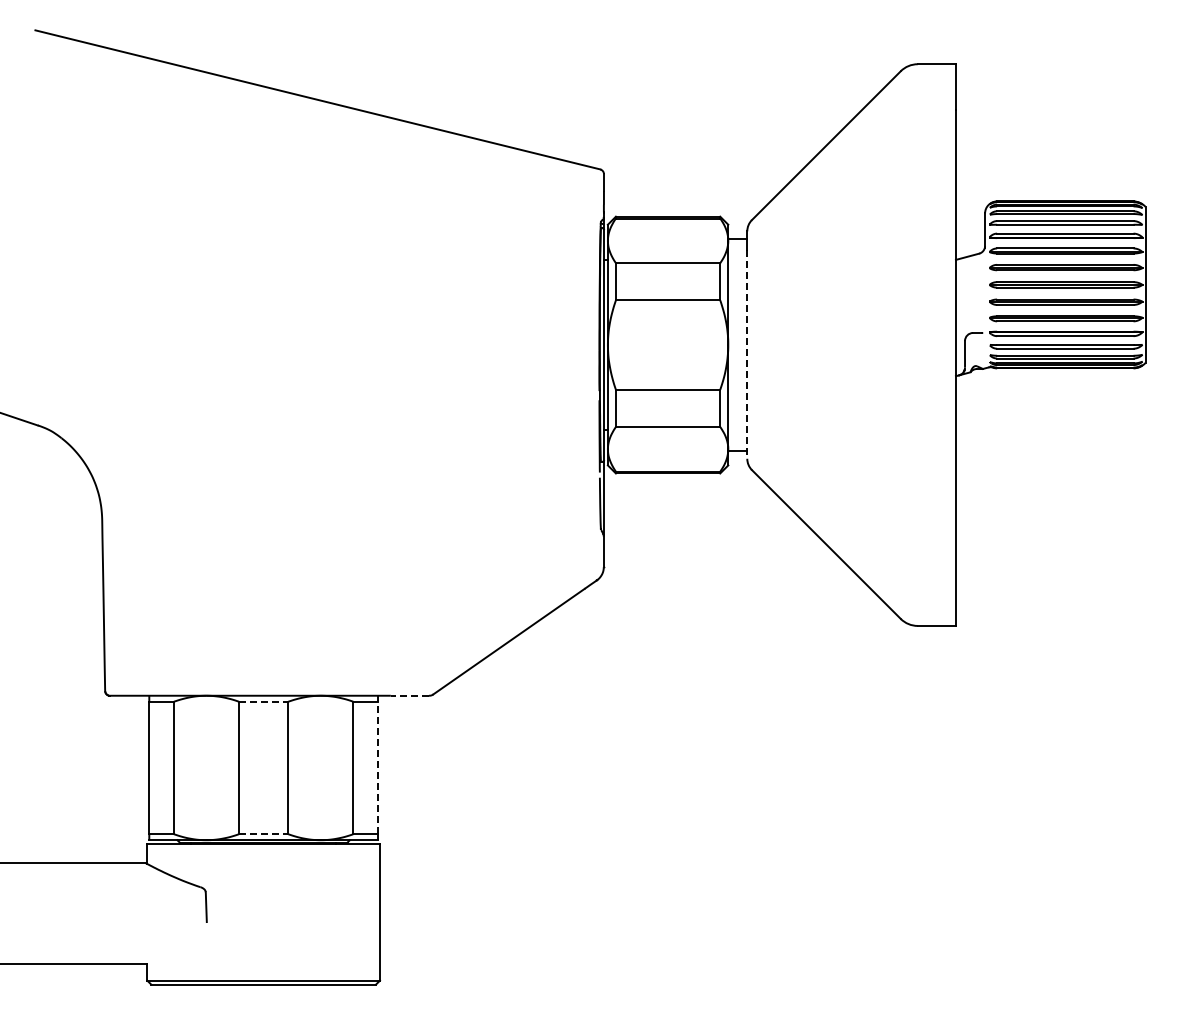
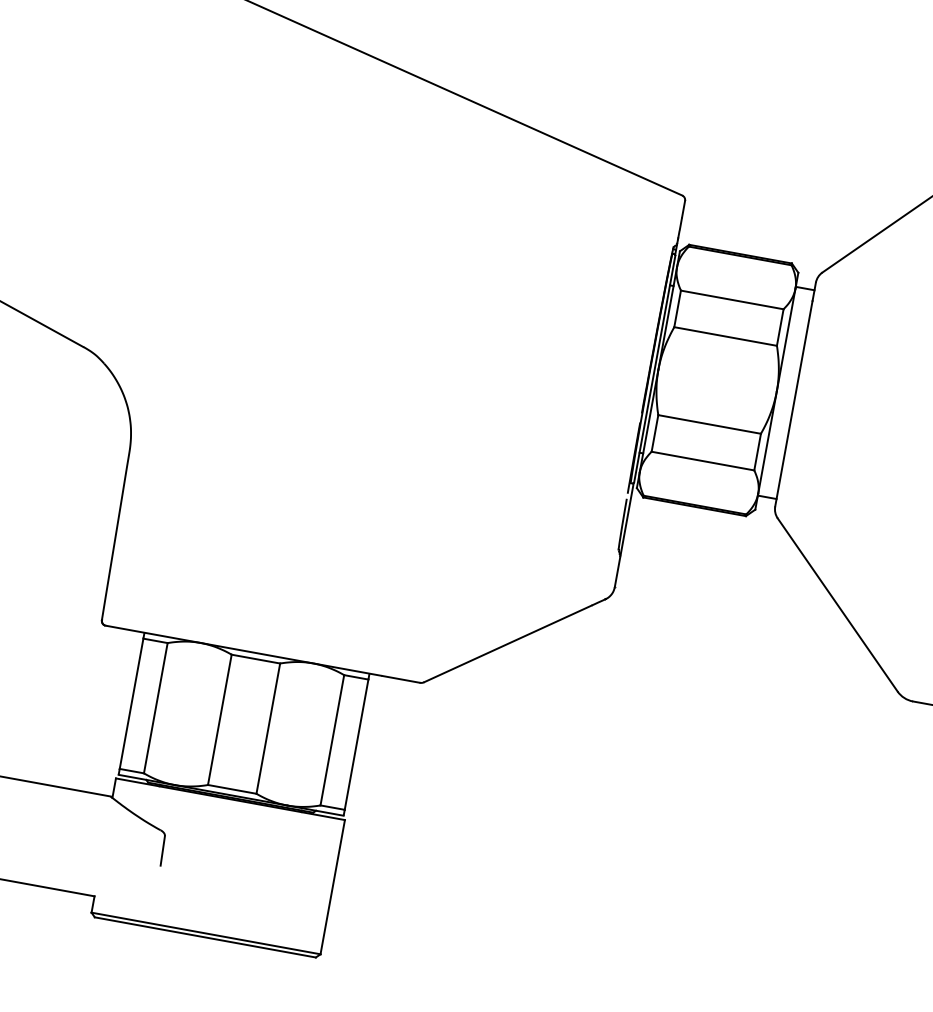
line: (747, 354) -> (794, 403), dashed -> solid
line: (410, 695) -> (401, 679), dashed -> solid
line: (263, 701) -> (255, 658), dashed -> solid
line: (378, 767) -> (357, 744), dashed -> solid
line: (263, 834) -> (232, 789), dashed -> solid

